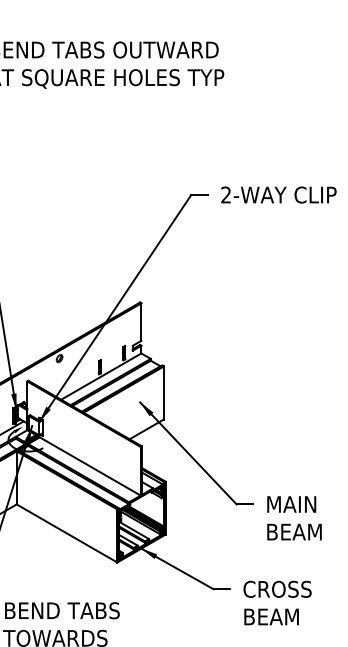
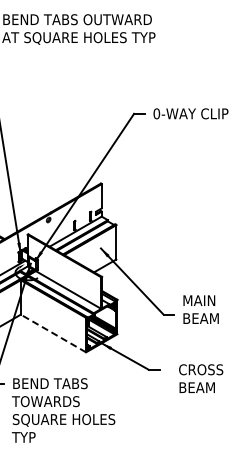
text: (225, 194) -> (156, 113), 2-WAY -> 0-WAY
text: (293, 518) -> (200, 309), moved
line: (67, 533) -> (53, 333), solid -> dashed
text: (278, 602) -> (201, 378), moved

